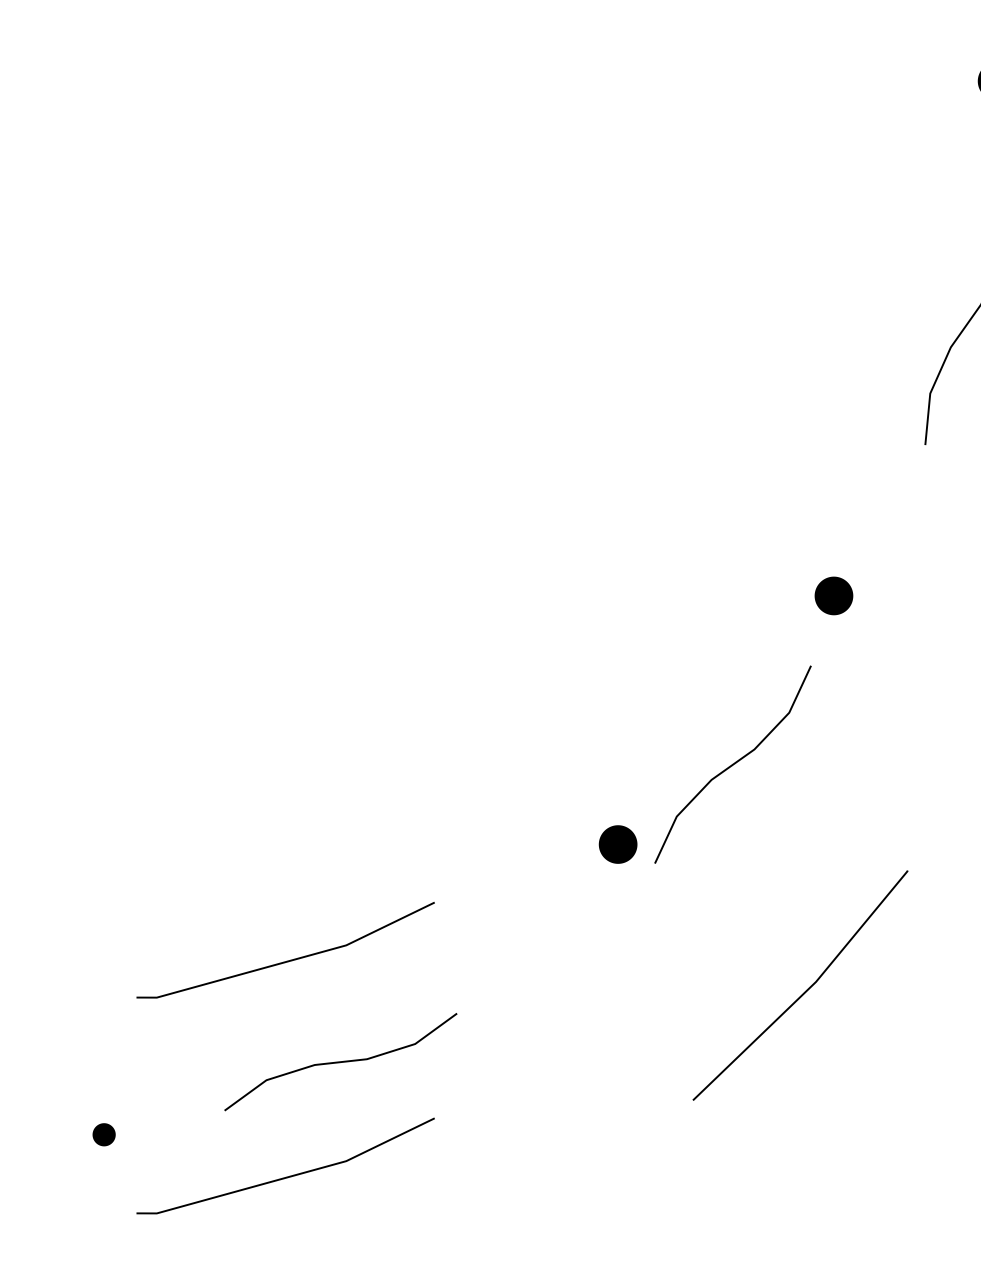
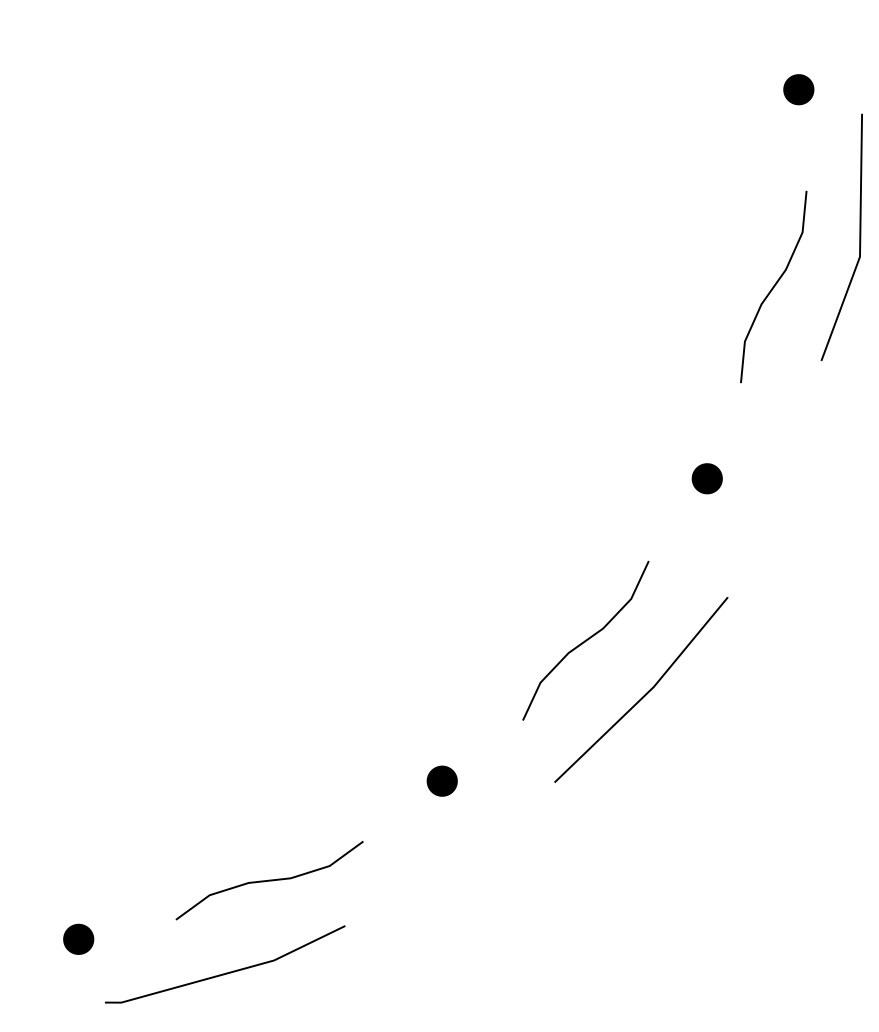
part: (832, 595) -> (706, 478), moved
part: (617, 843) -> (441, 780), moved
line: (291, 959) -> (229, 797), removed
line: (805, 990) -> (645, 693), moved
part: (103, 1133) -> (78, 938), size x1.67

